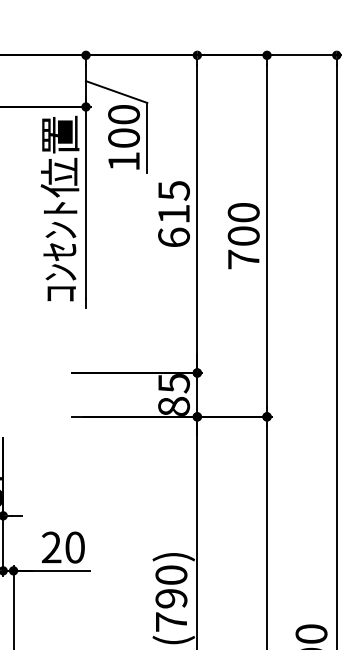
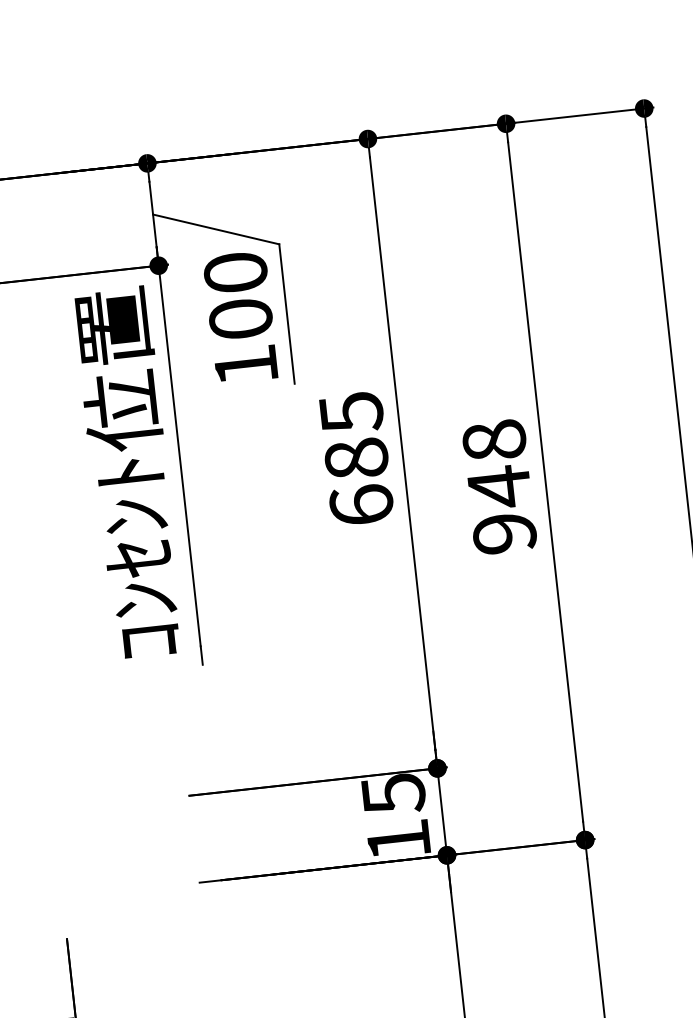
text: (173, 213) -> (355, 457), 615 -> 685
text: (243, 235) -> (498, 485), 700 -> 948
text: (174, 406) -> (399, 839), 85 -> 15

